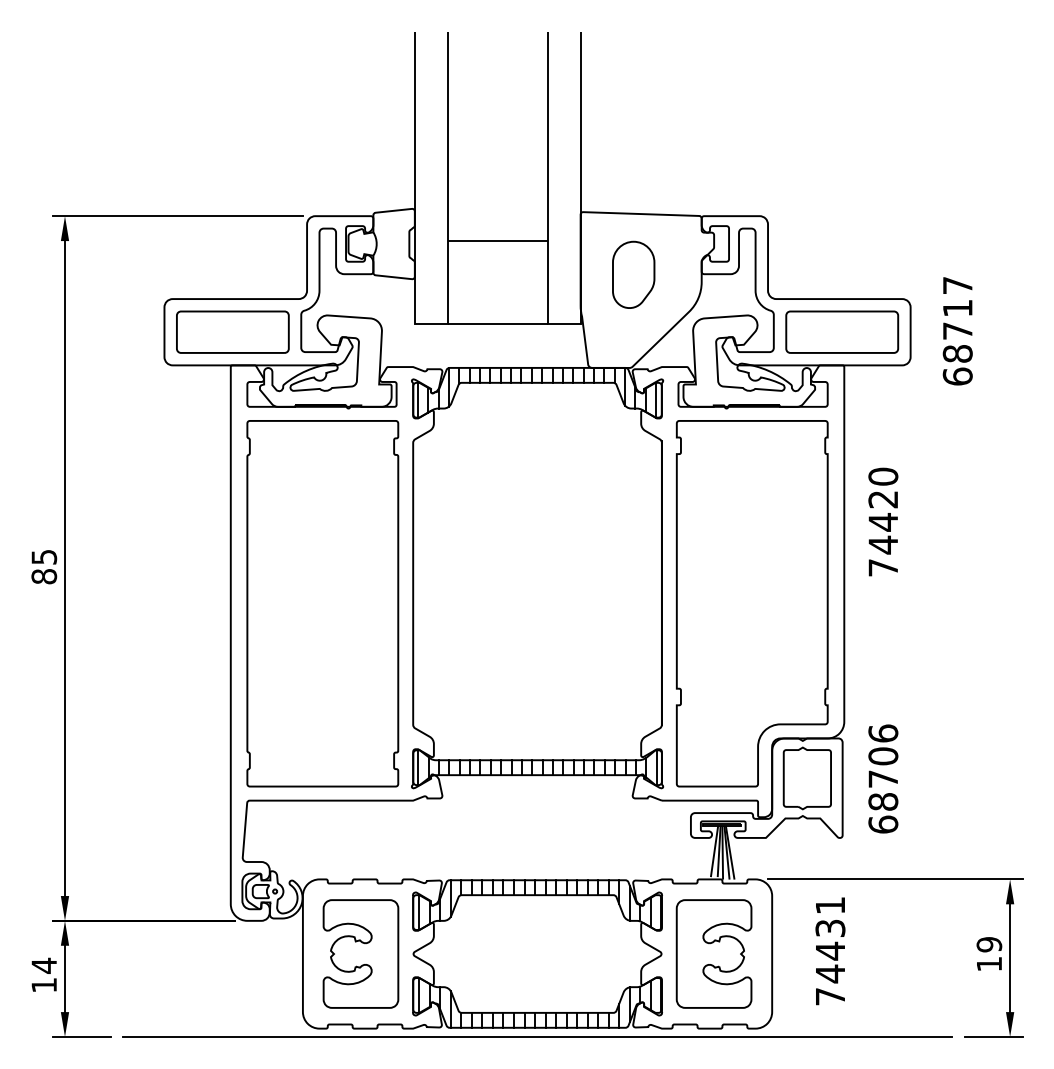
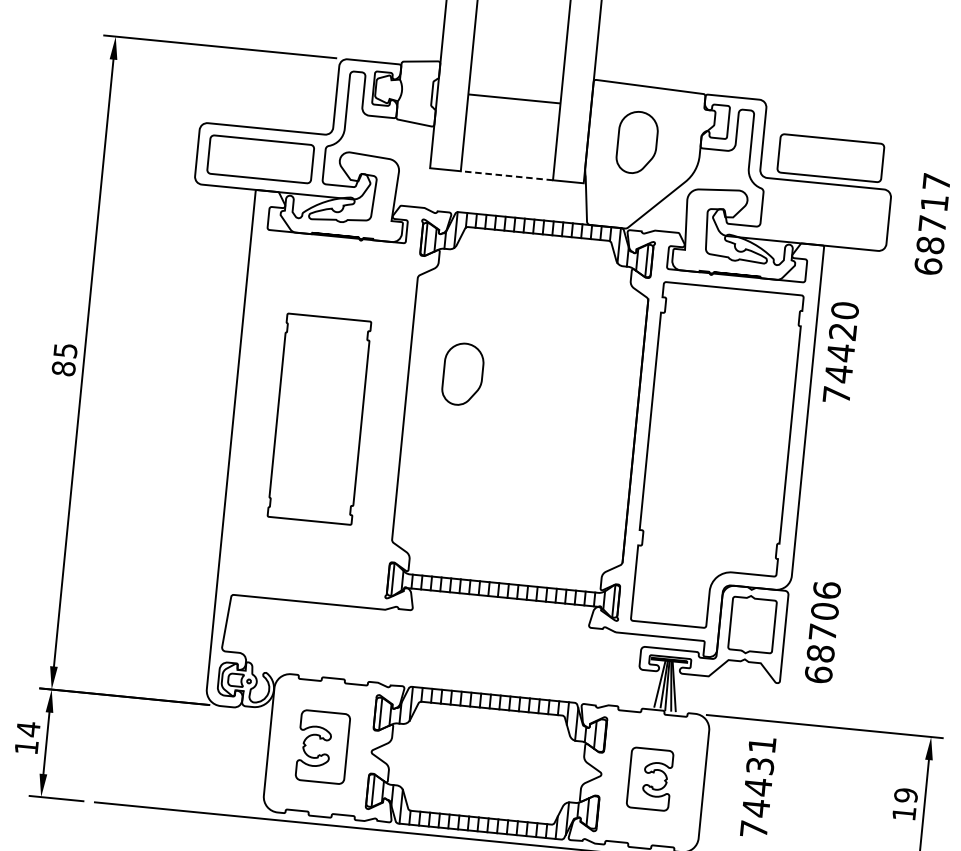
line: (497, 323) -> (506, 175), solid -> dashed
part: (842, 331) -> (831, 157), moved
text: (883, 521) -> (841, 352), moved
part: (471, 540) -> (462, 374), added
part: (322, 603) -> (319, 418), size x0.6
part: (360, 953) -> (322, 746), size x0.7
part: (713, 953) -> (649, 778), size x0.6

